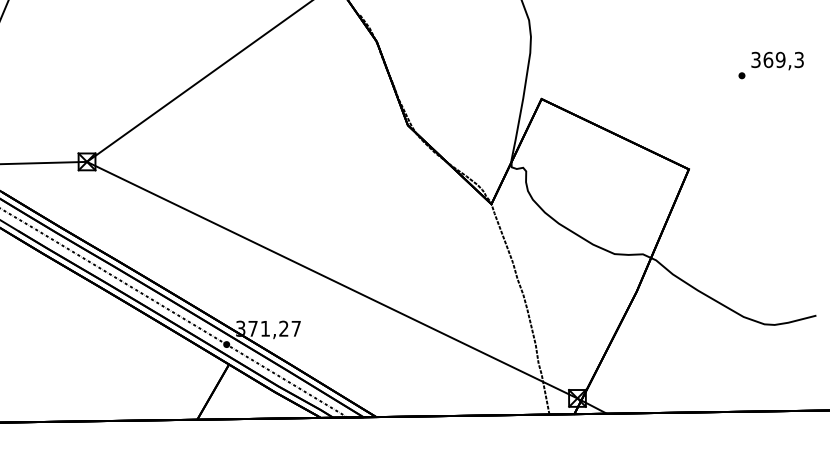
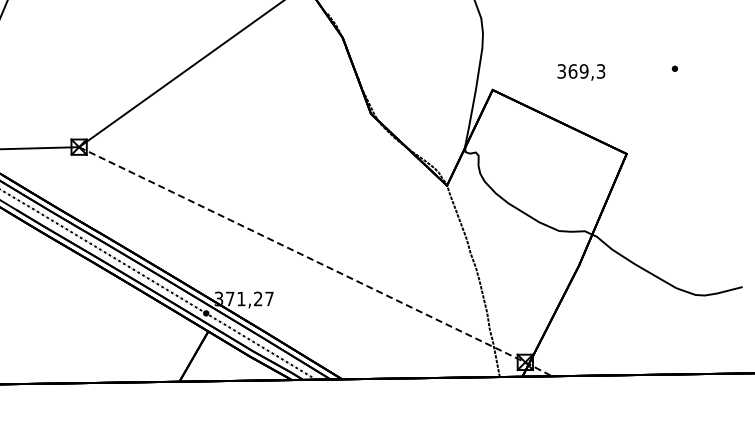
text: (777, 61) -> (581, 72), moved
line: (347, 287) -> (316, 261), solid -> dashed

